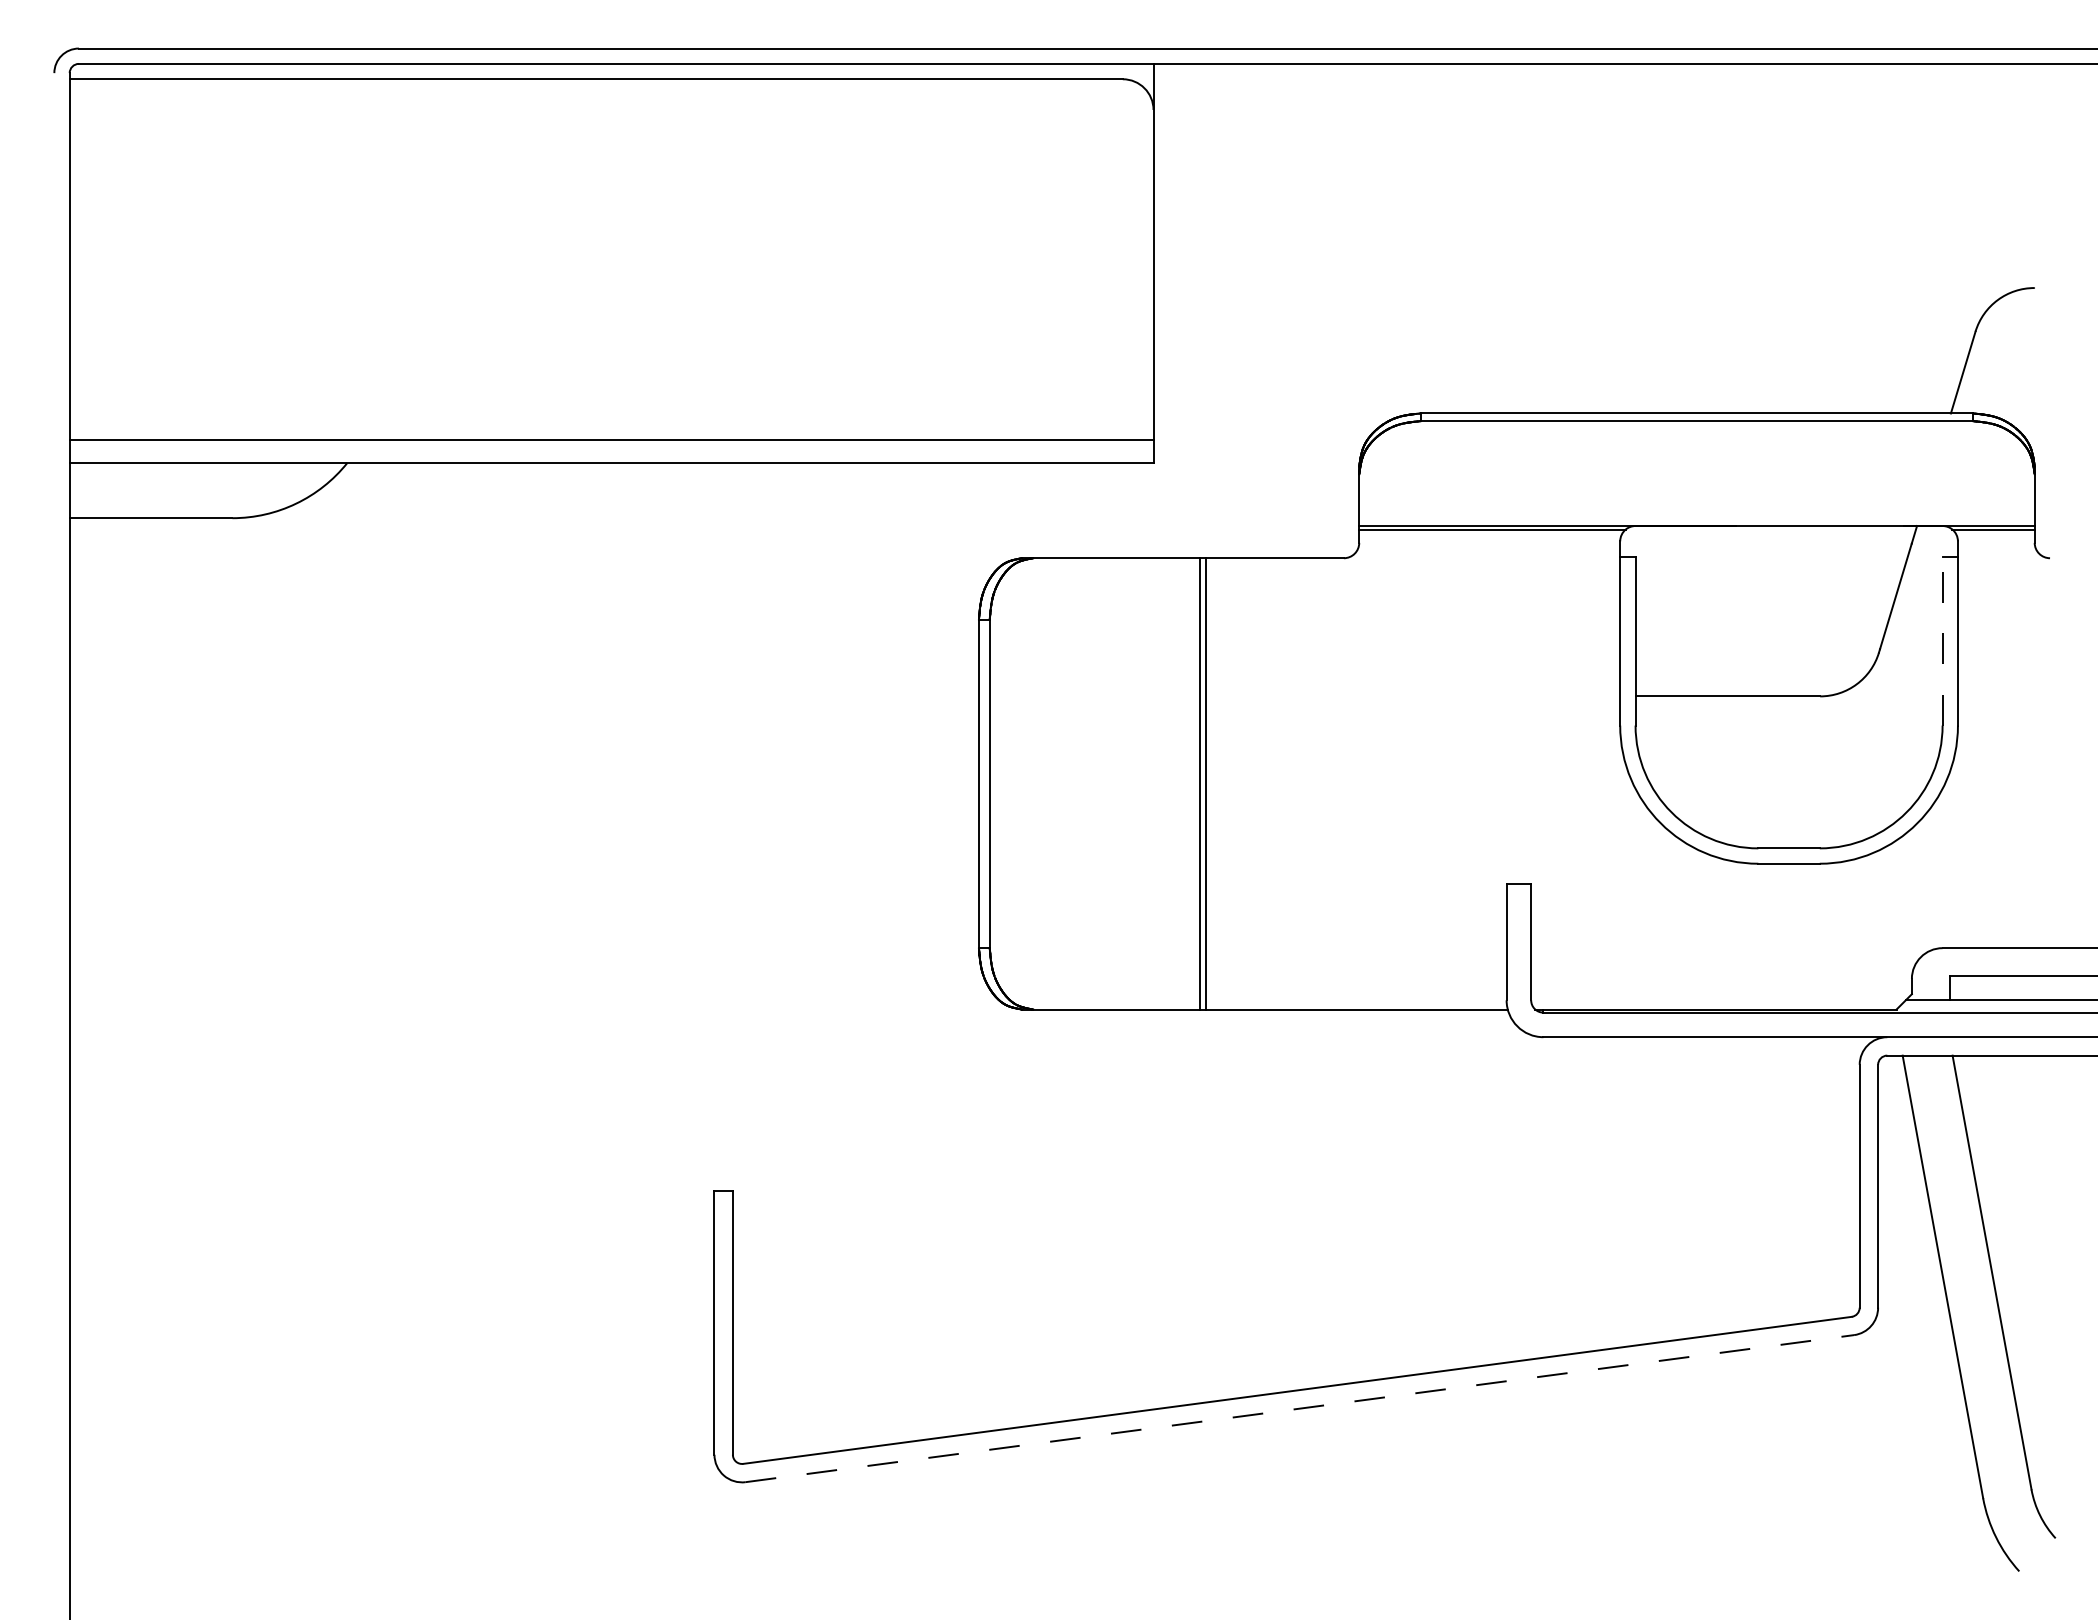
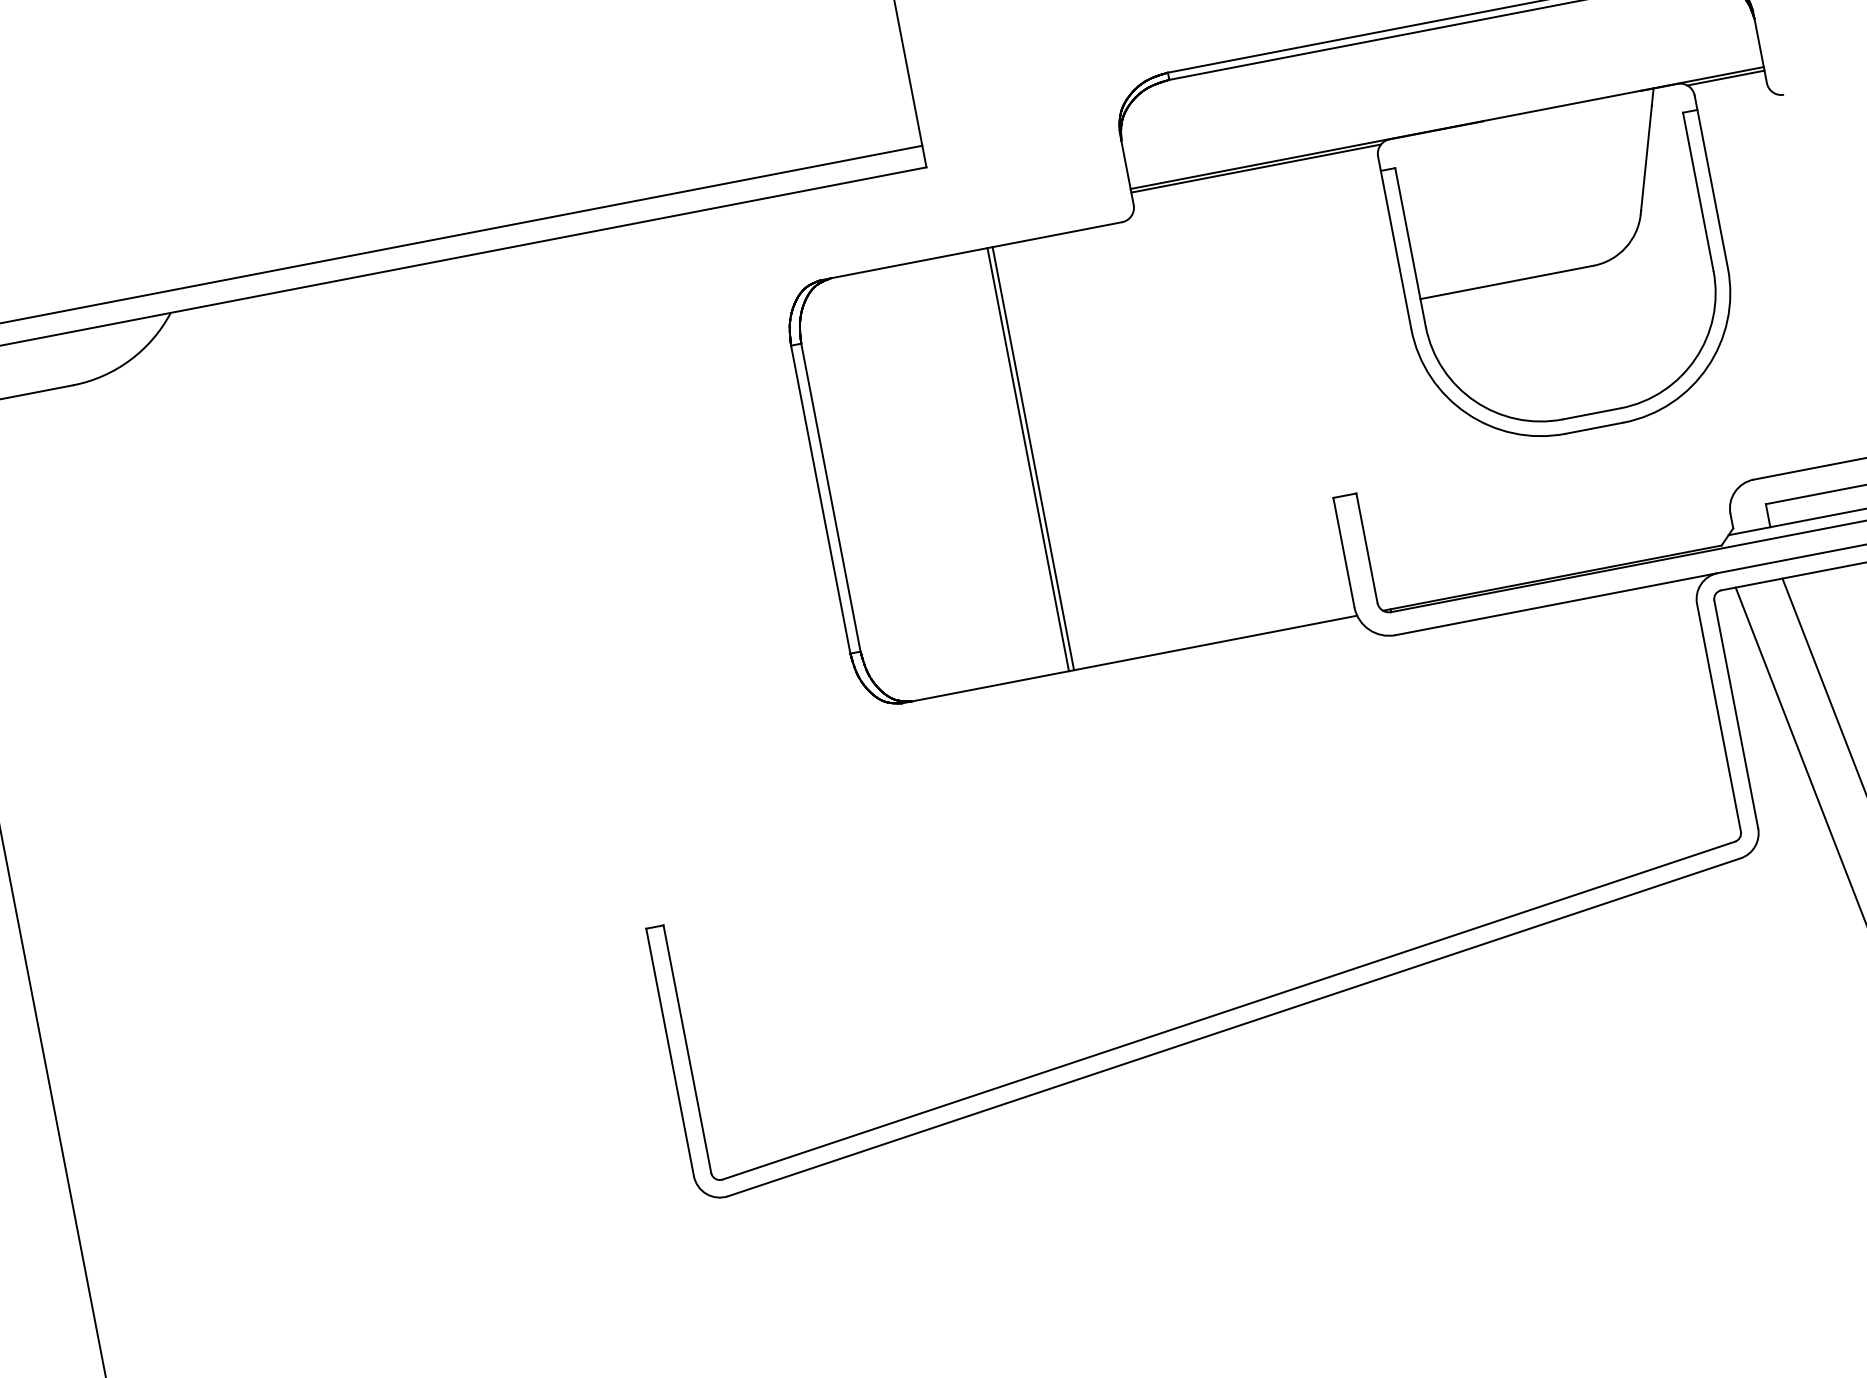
line: (1942, 640) -> (1698, 191), dashed -> solid
line: (1300, 1408) -> (1234, 1027), dashed -> solid

